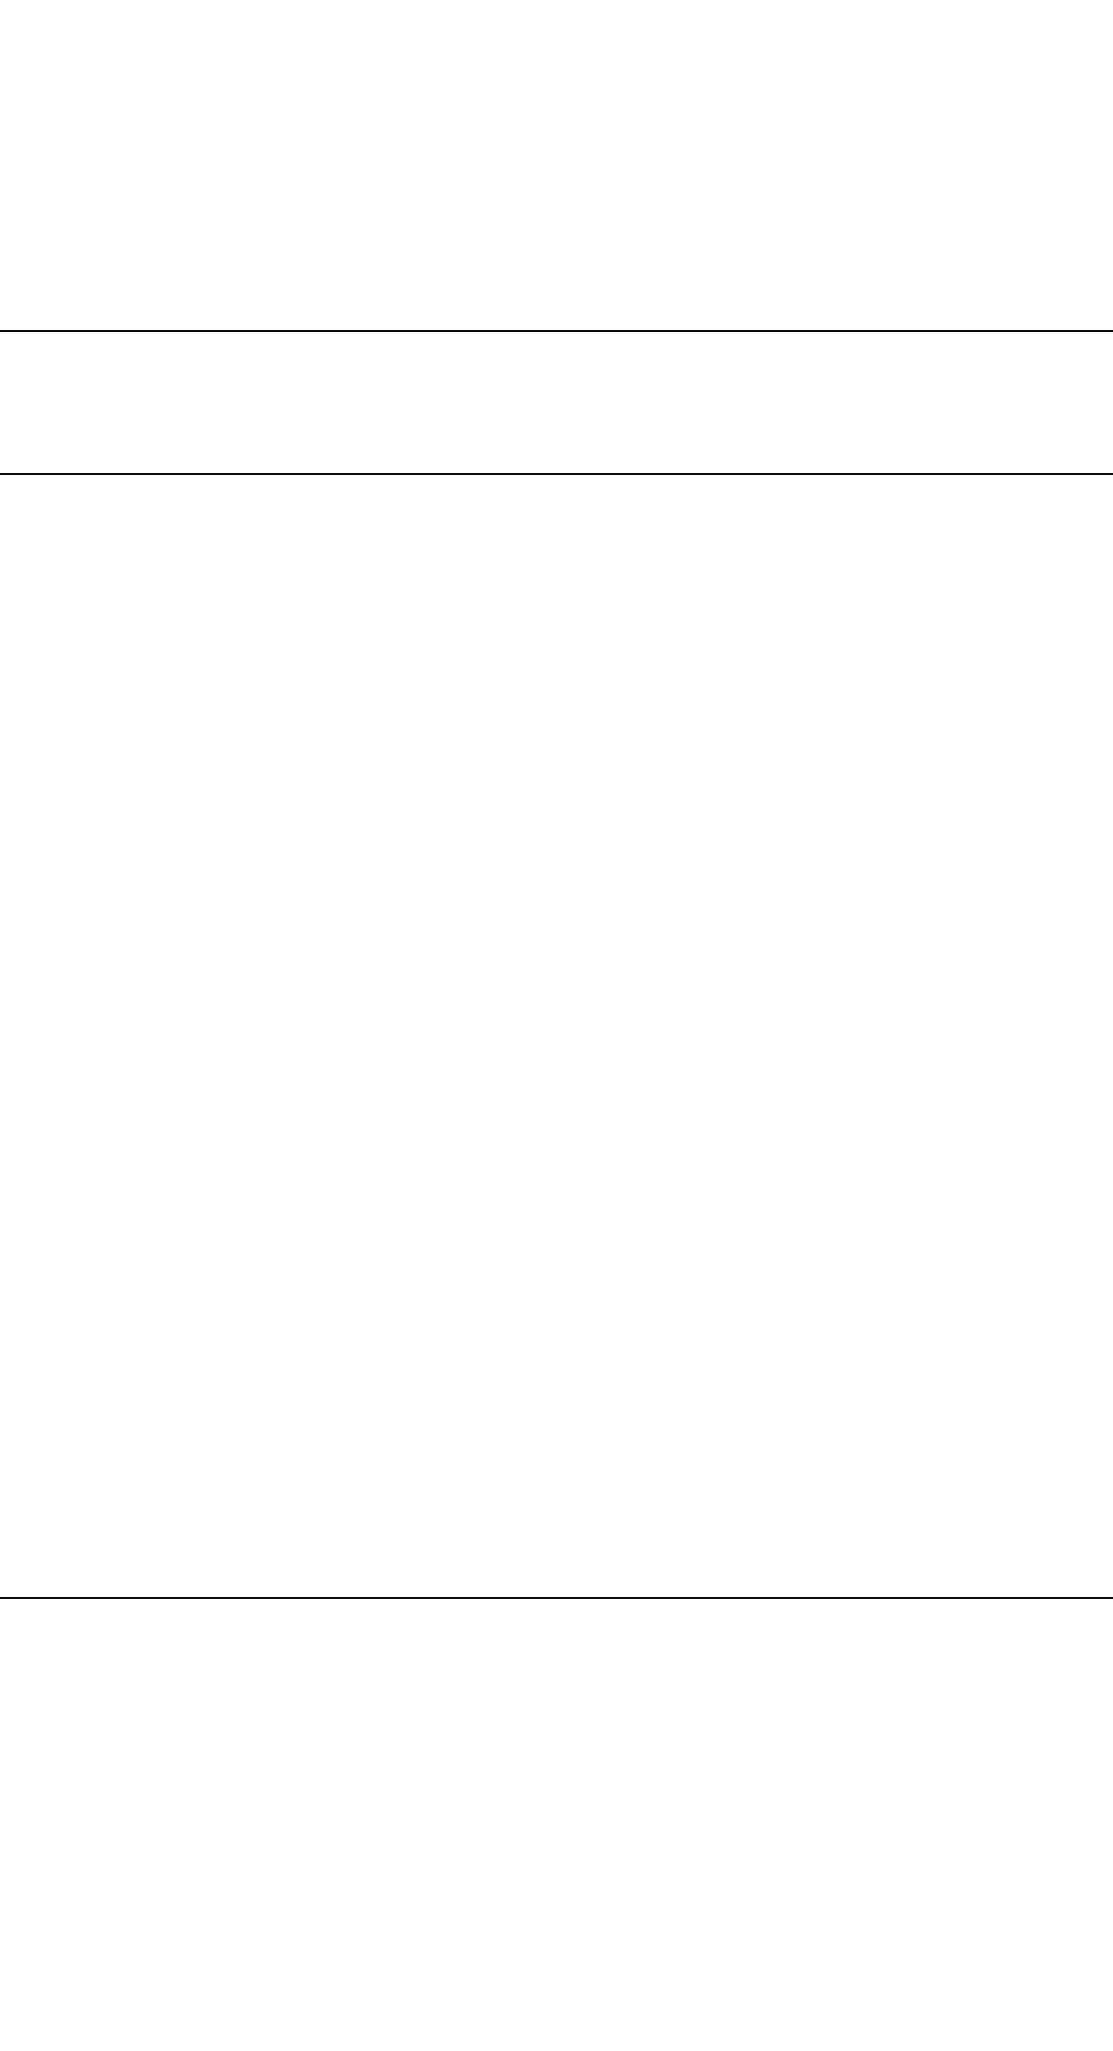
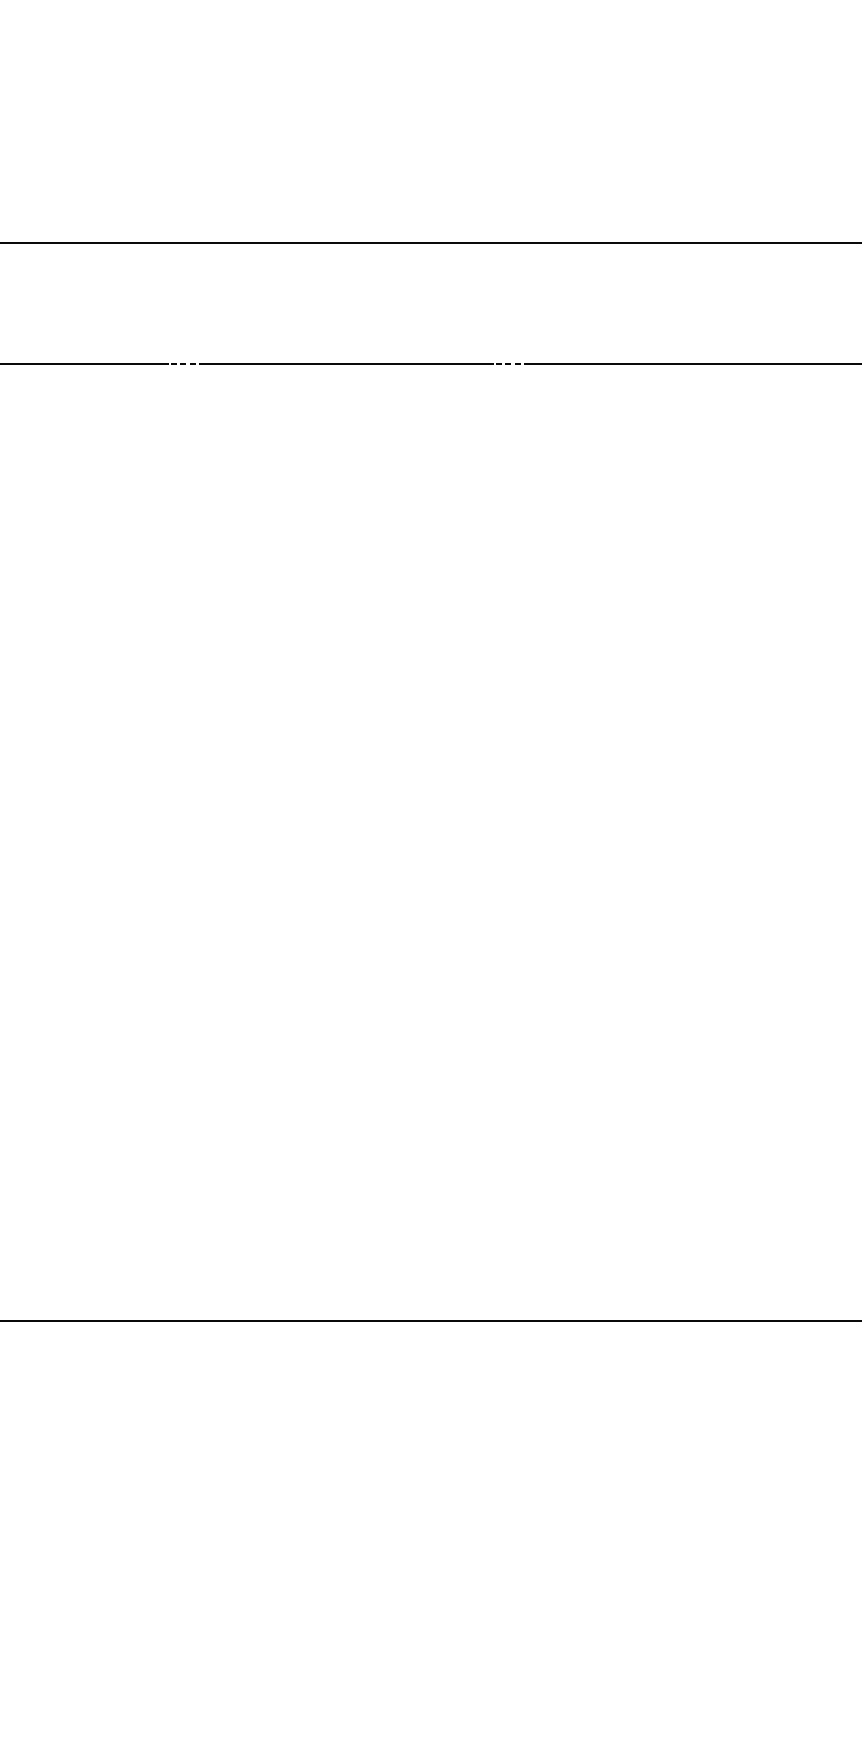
line: (304, 473) -> (186, 363), solid -> dashed
line: (686, 473) -> (511, 363), solid -> dashed

